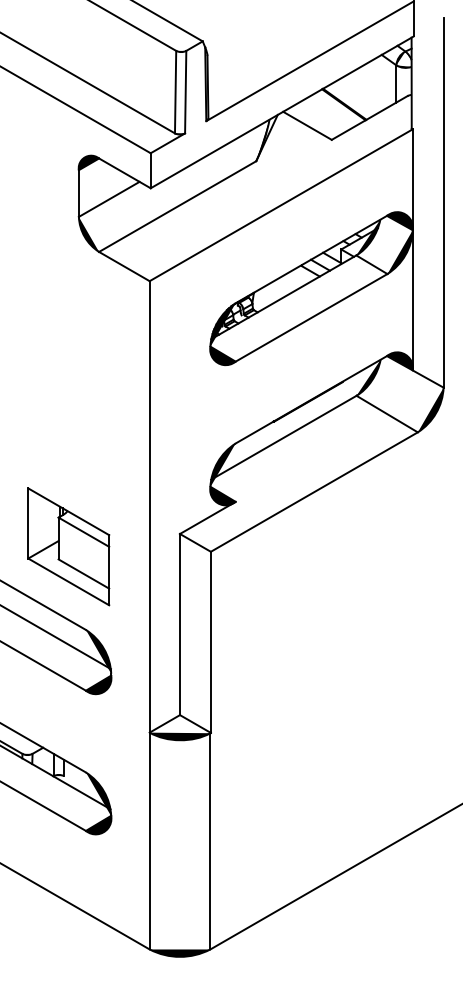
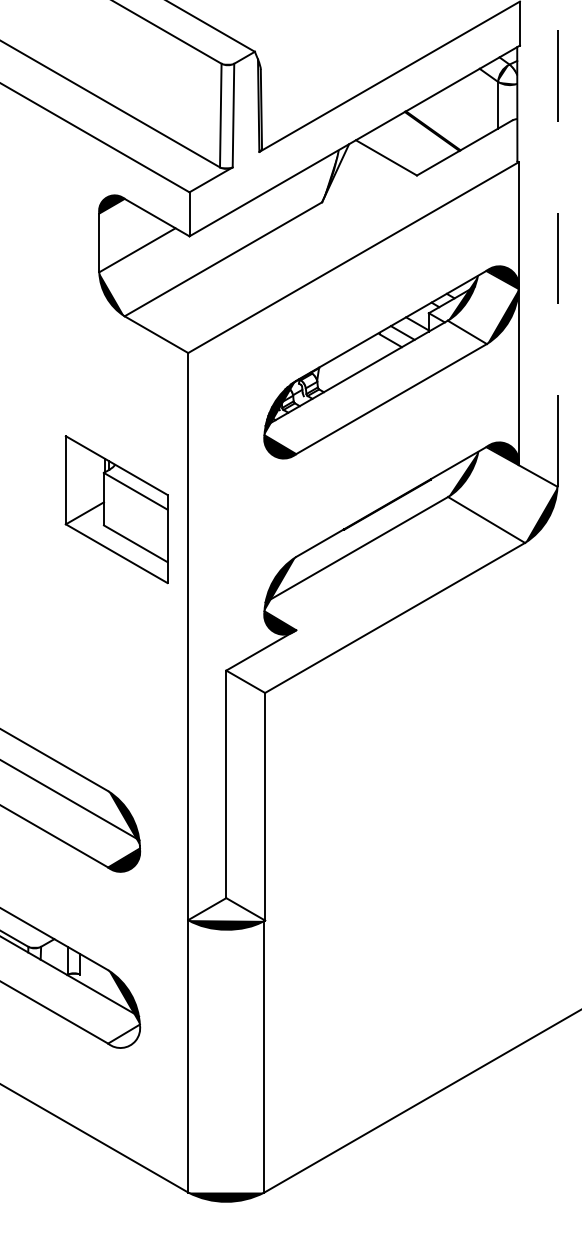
line: (443, 202) -> (557, 254), solid -> dashed
part: (68, 546) -> (116, 509), moved
fill: (98, 825) -> (123, 1036), removed

